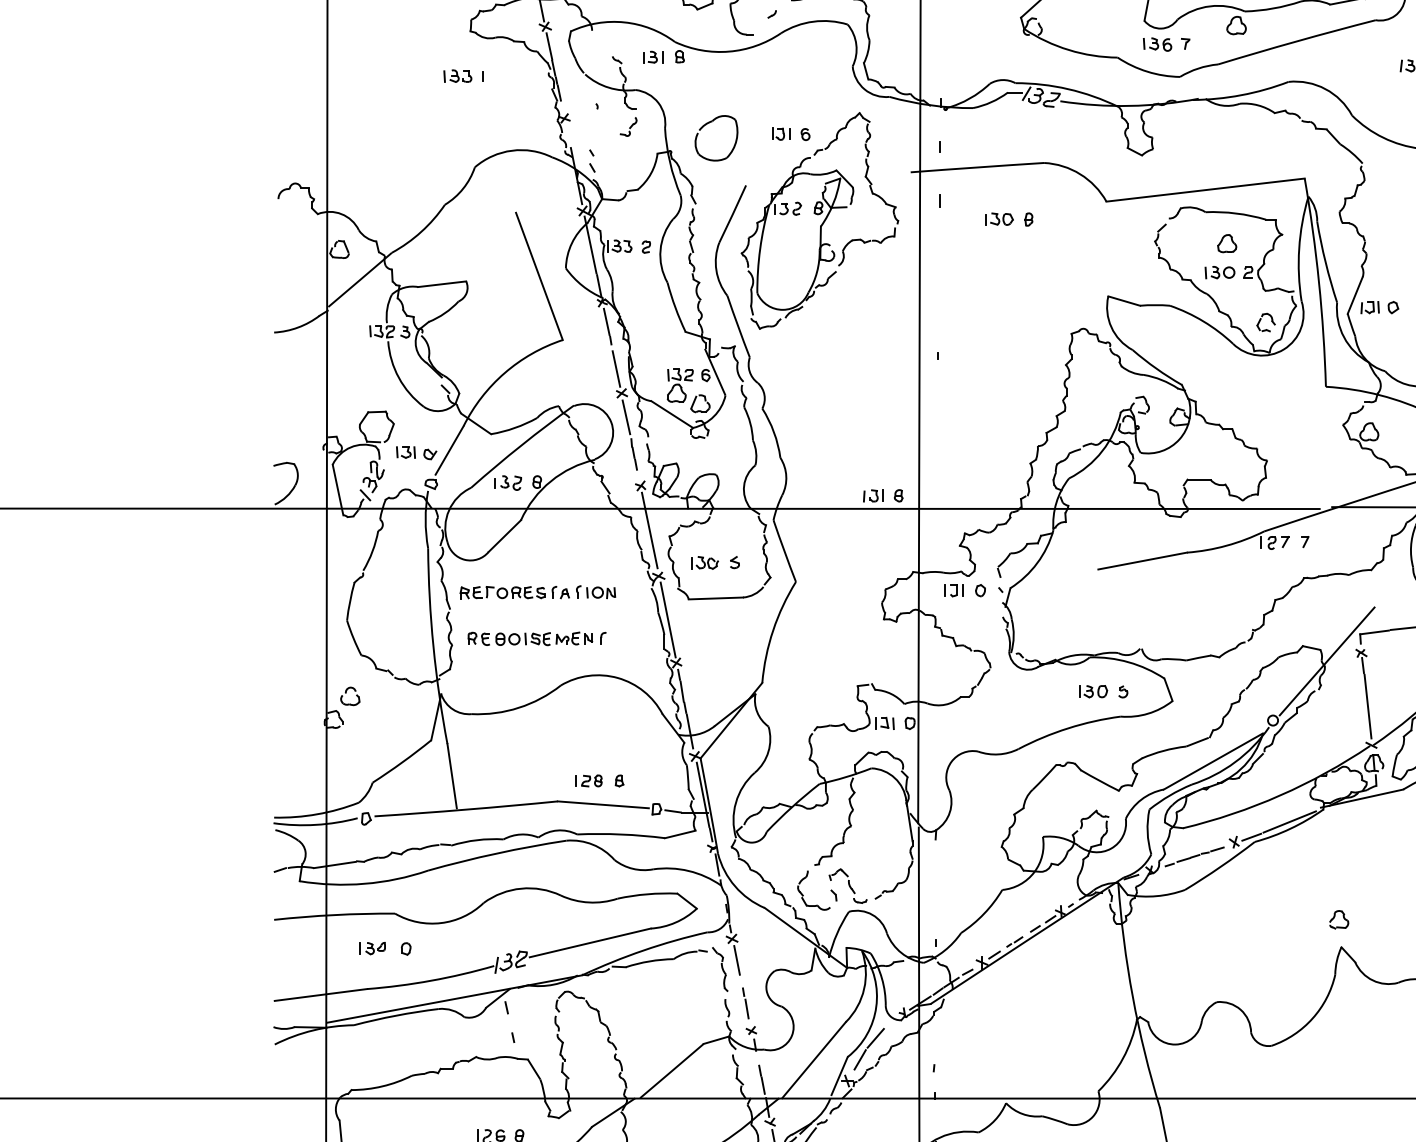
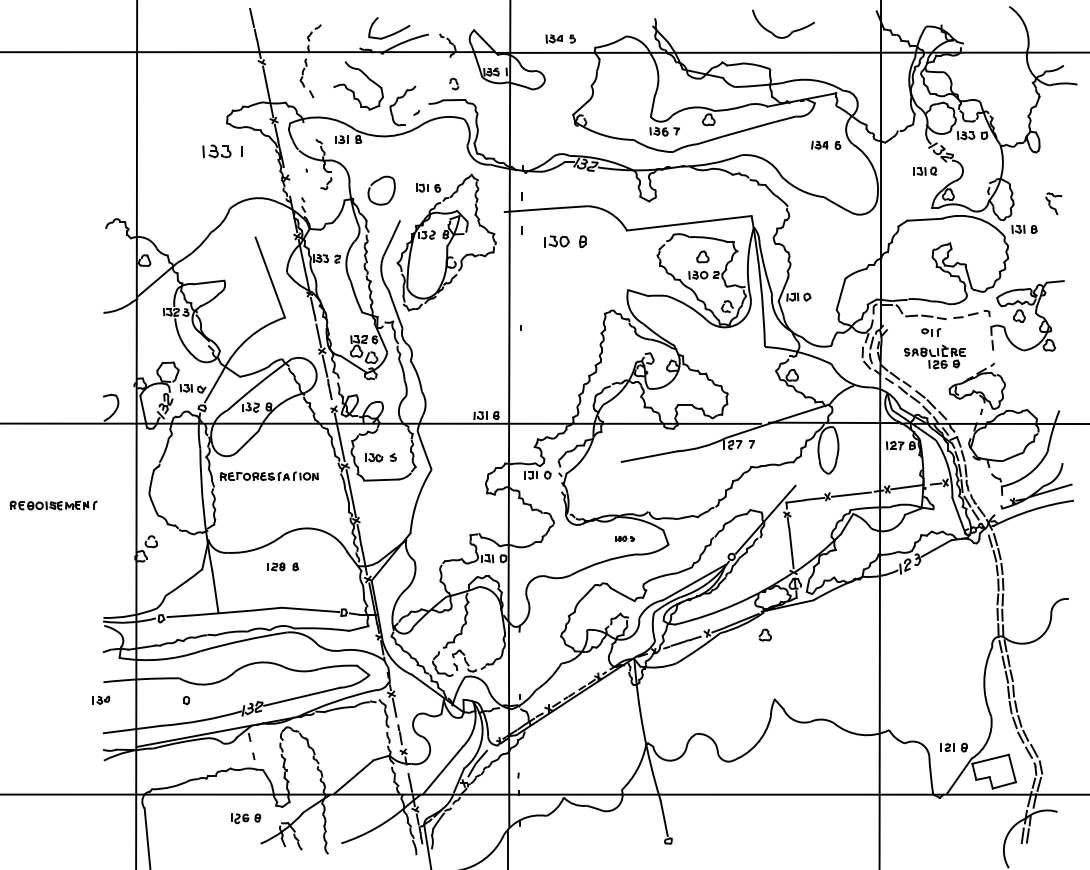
part: (463, 75) -> (222, 151), size x1.6
part: (1008, 219) -> (565, 241), size x1.4
part: (536, 638) -> (53, 505), moved
part: (1102, 691) -> (624, 538), size x0.6
part: (600, 780) -> (283, 566), moved
part: (1337, 918) -> (764, 634), moved
part: (372, 947) -> (101, 699), moved

